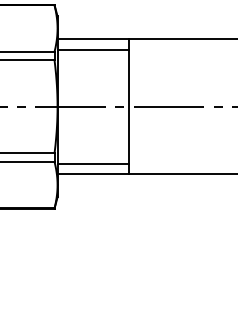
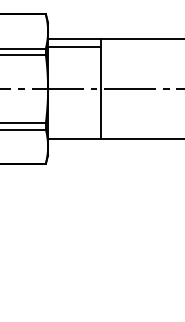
line: (93, 164) -> (74, 131), removed

